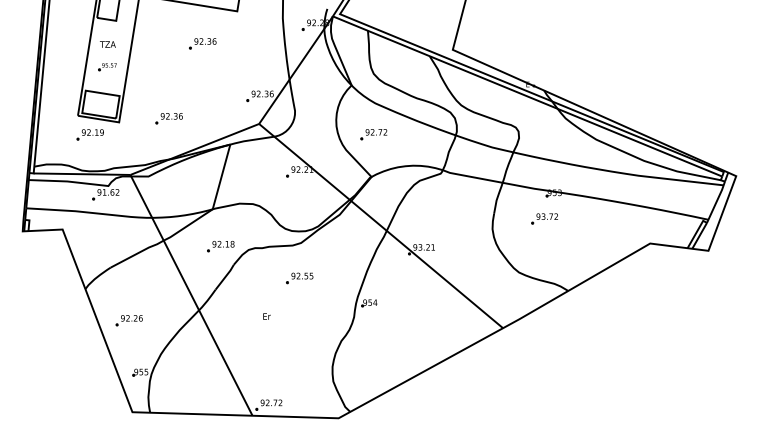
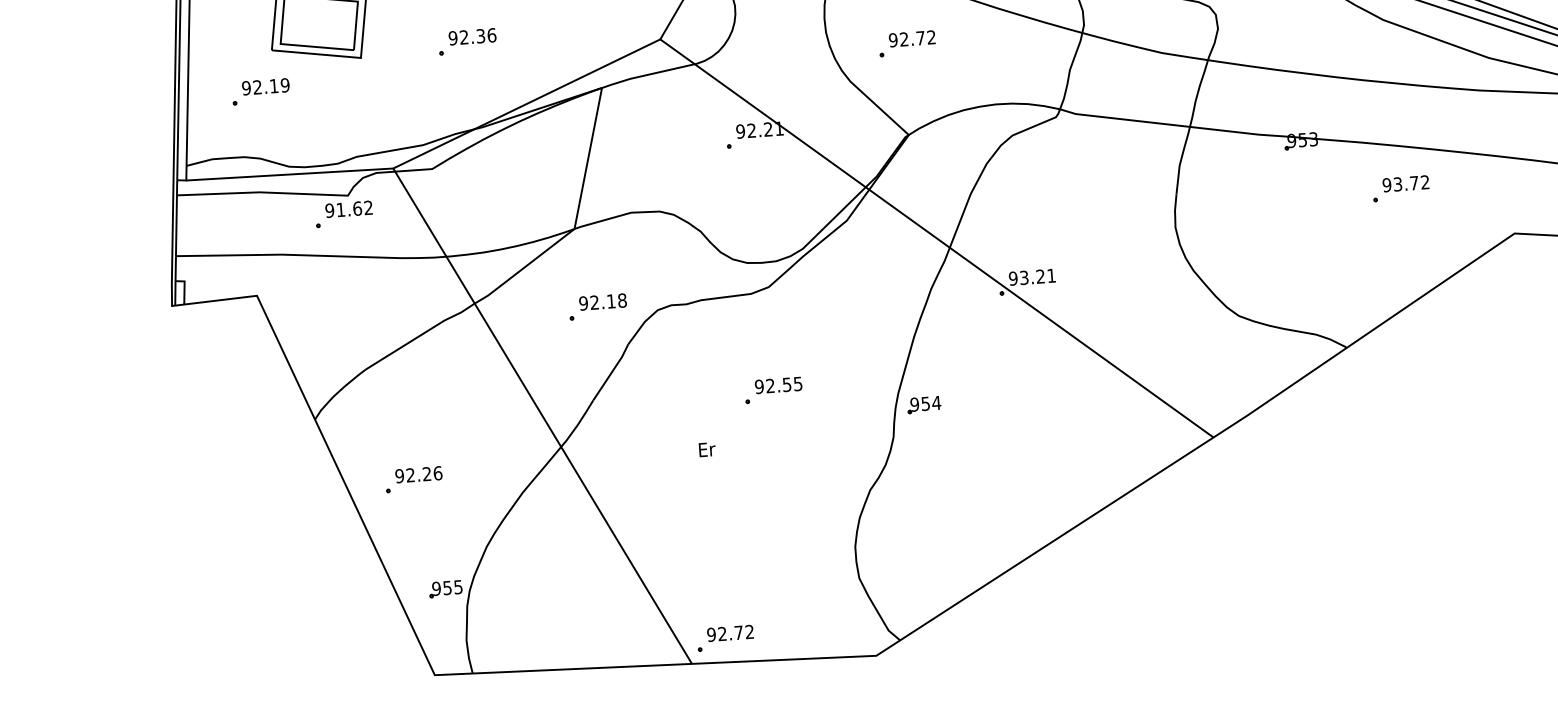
part: (89, 134) -> (258, 91), moved
part: (544, 218) -> (1400, 188), moved
part: (299, 278) -> (772, 391), moved

